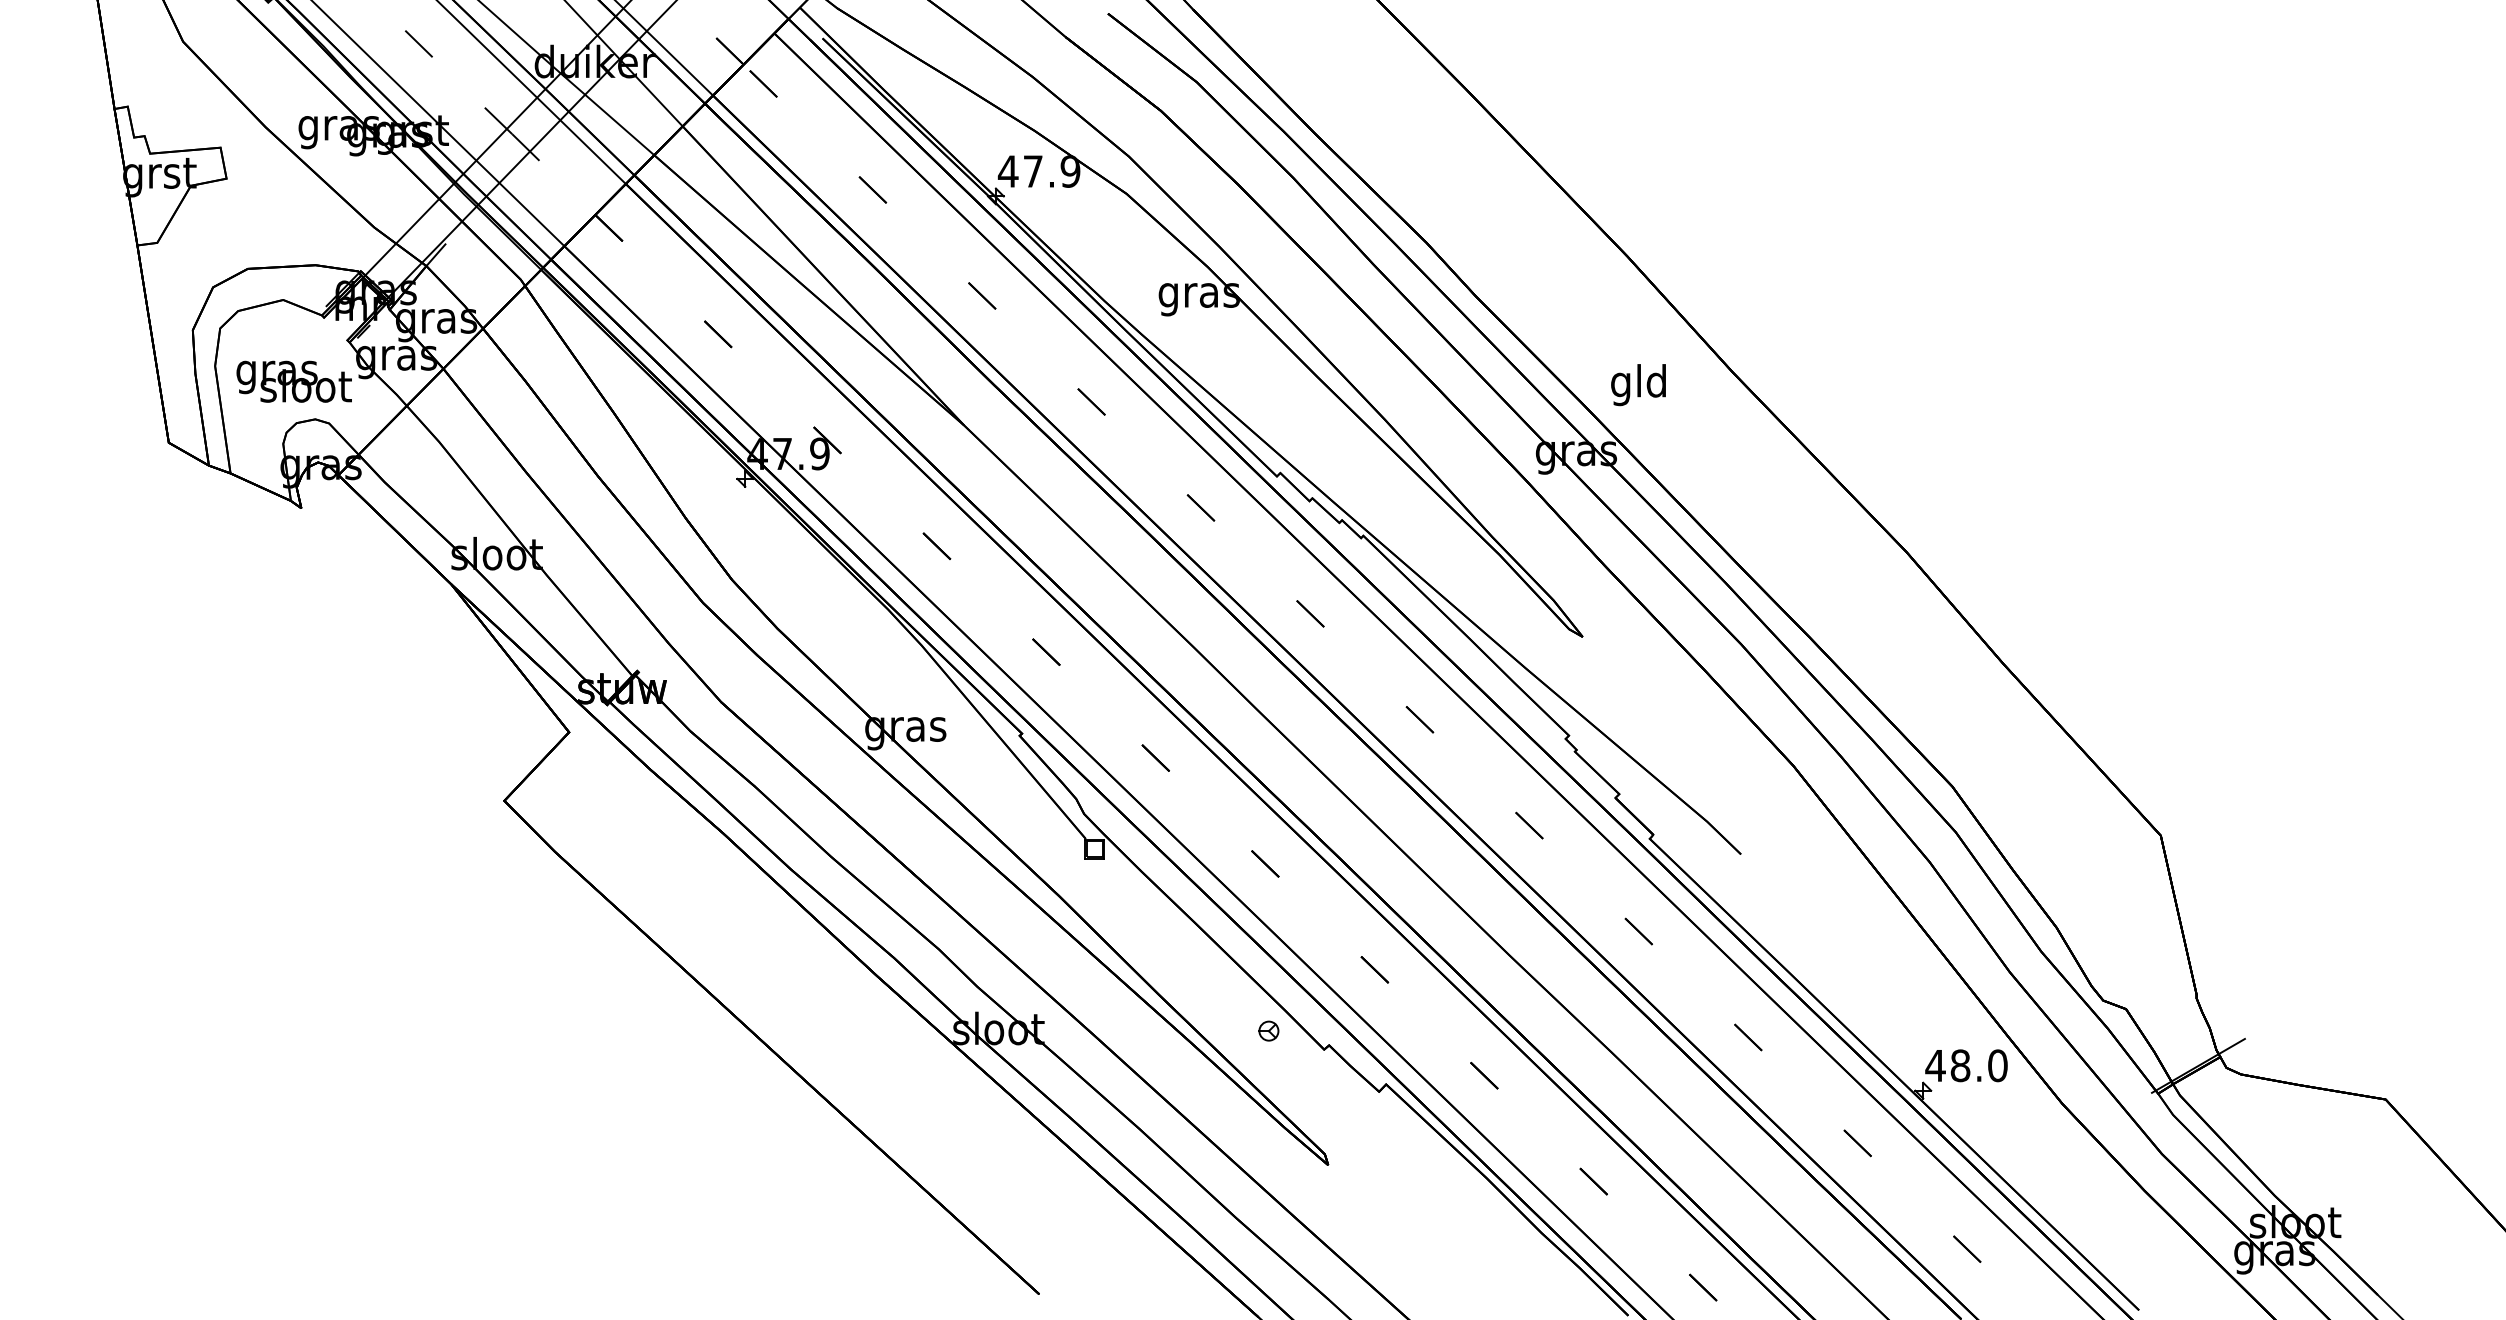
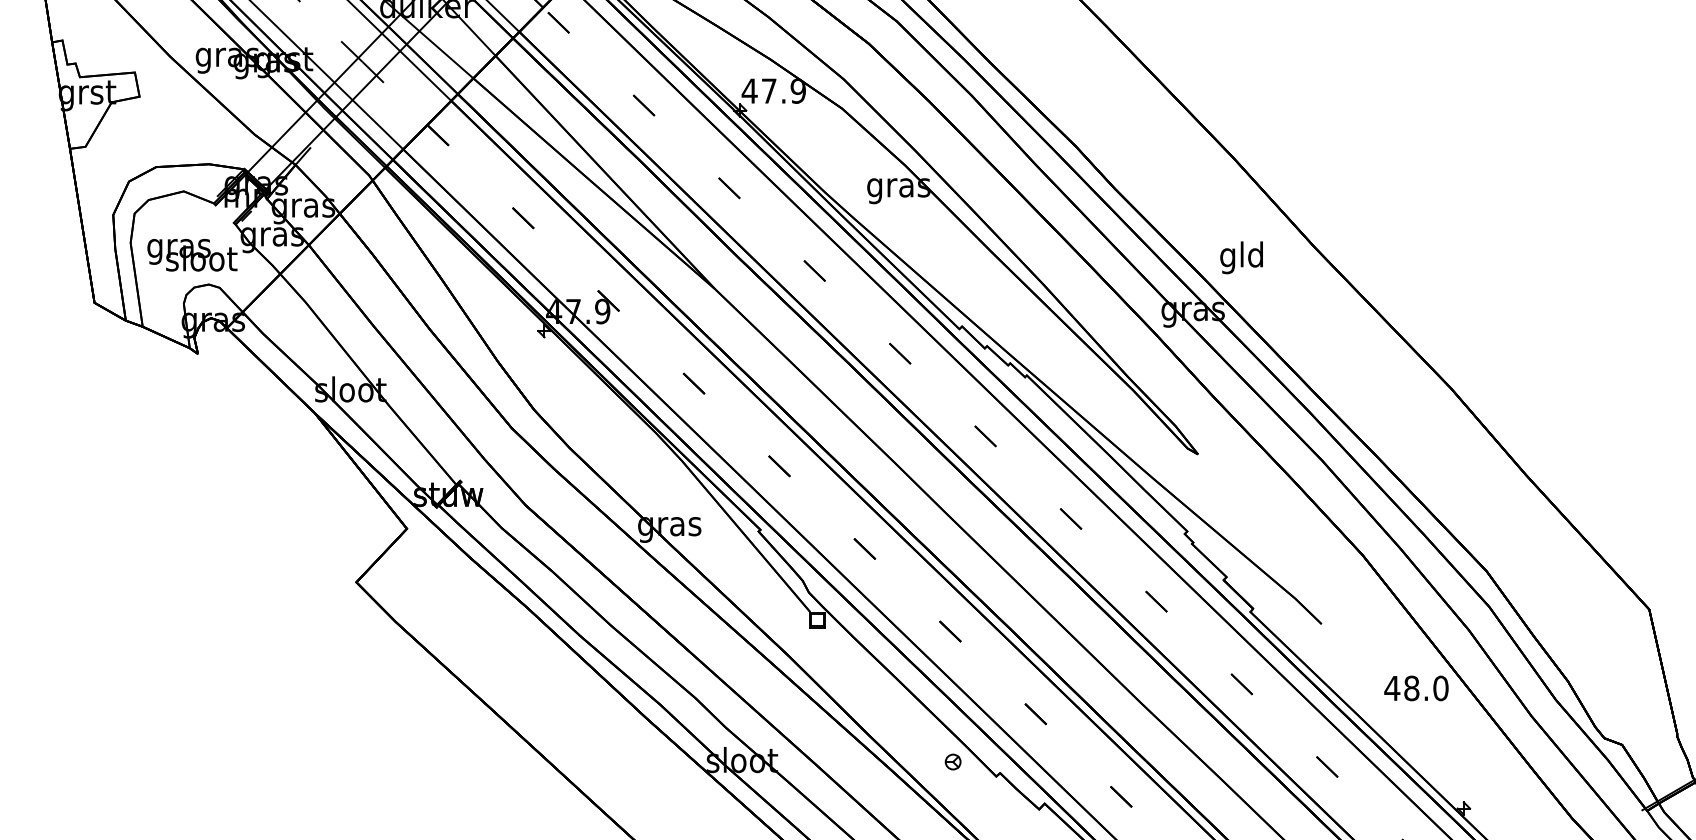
text: (1966, 1065) -> (1416, 688), moved

